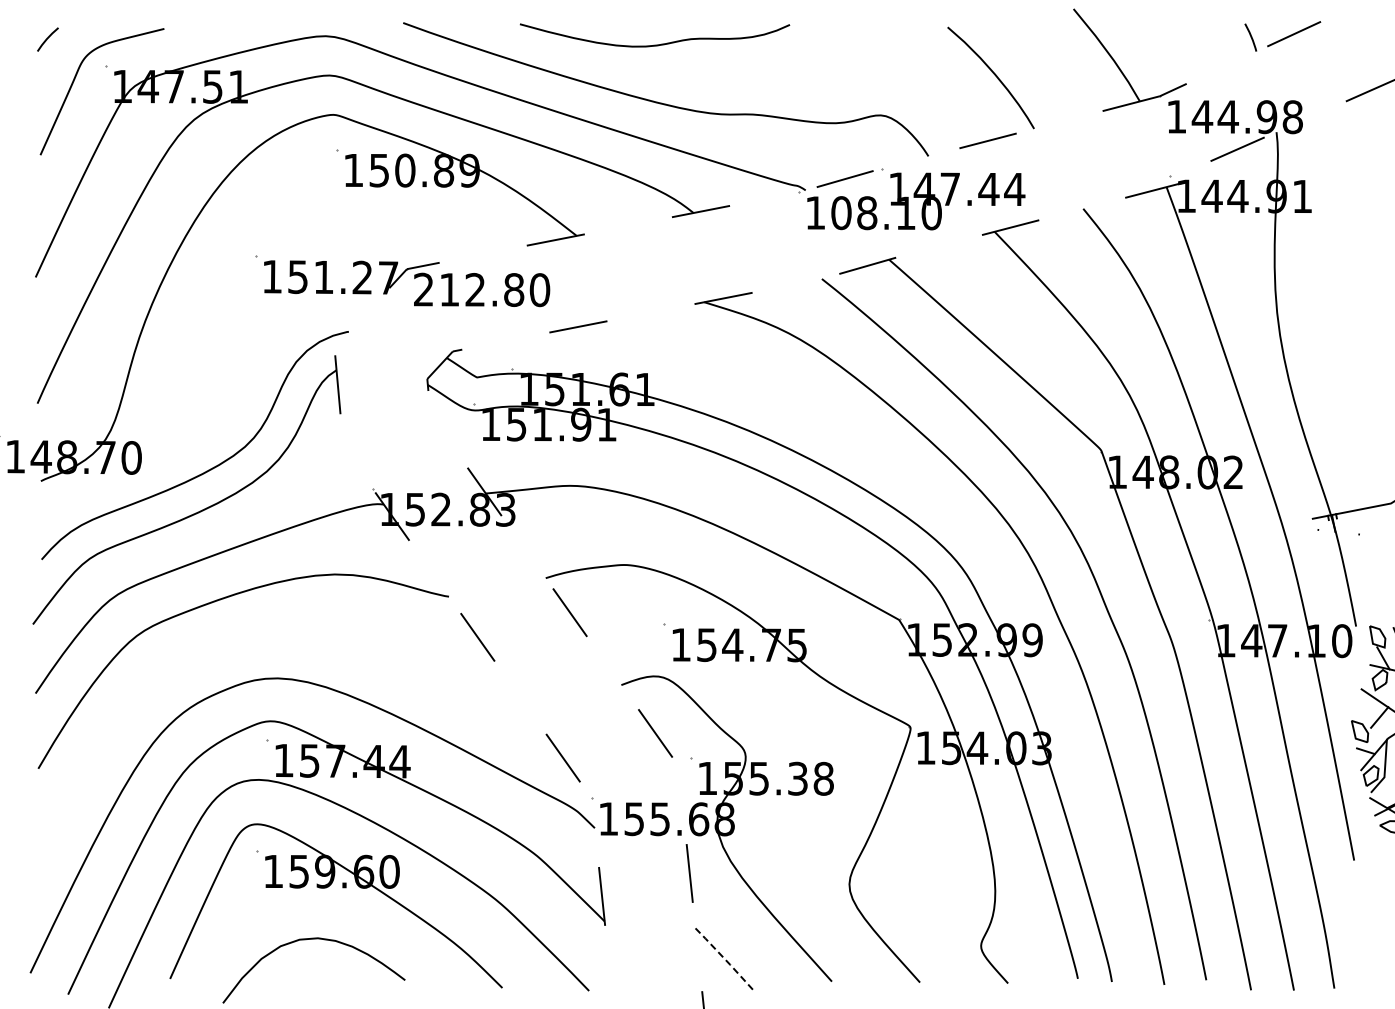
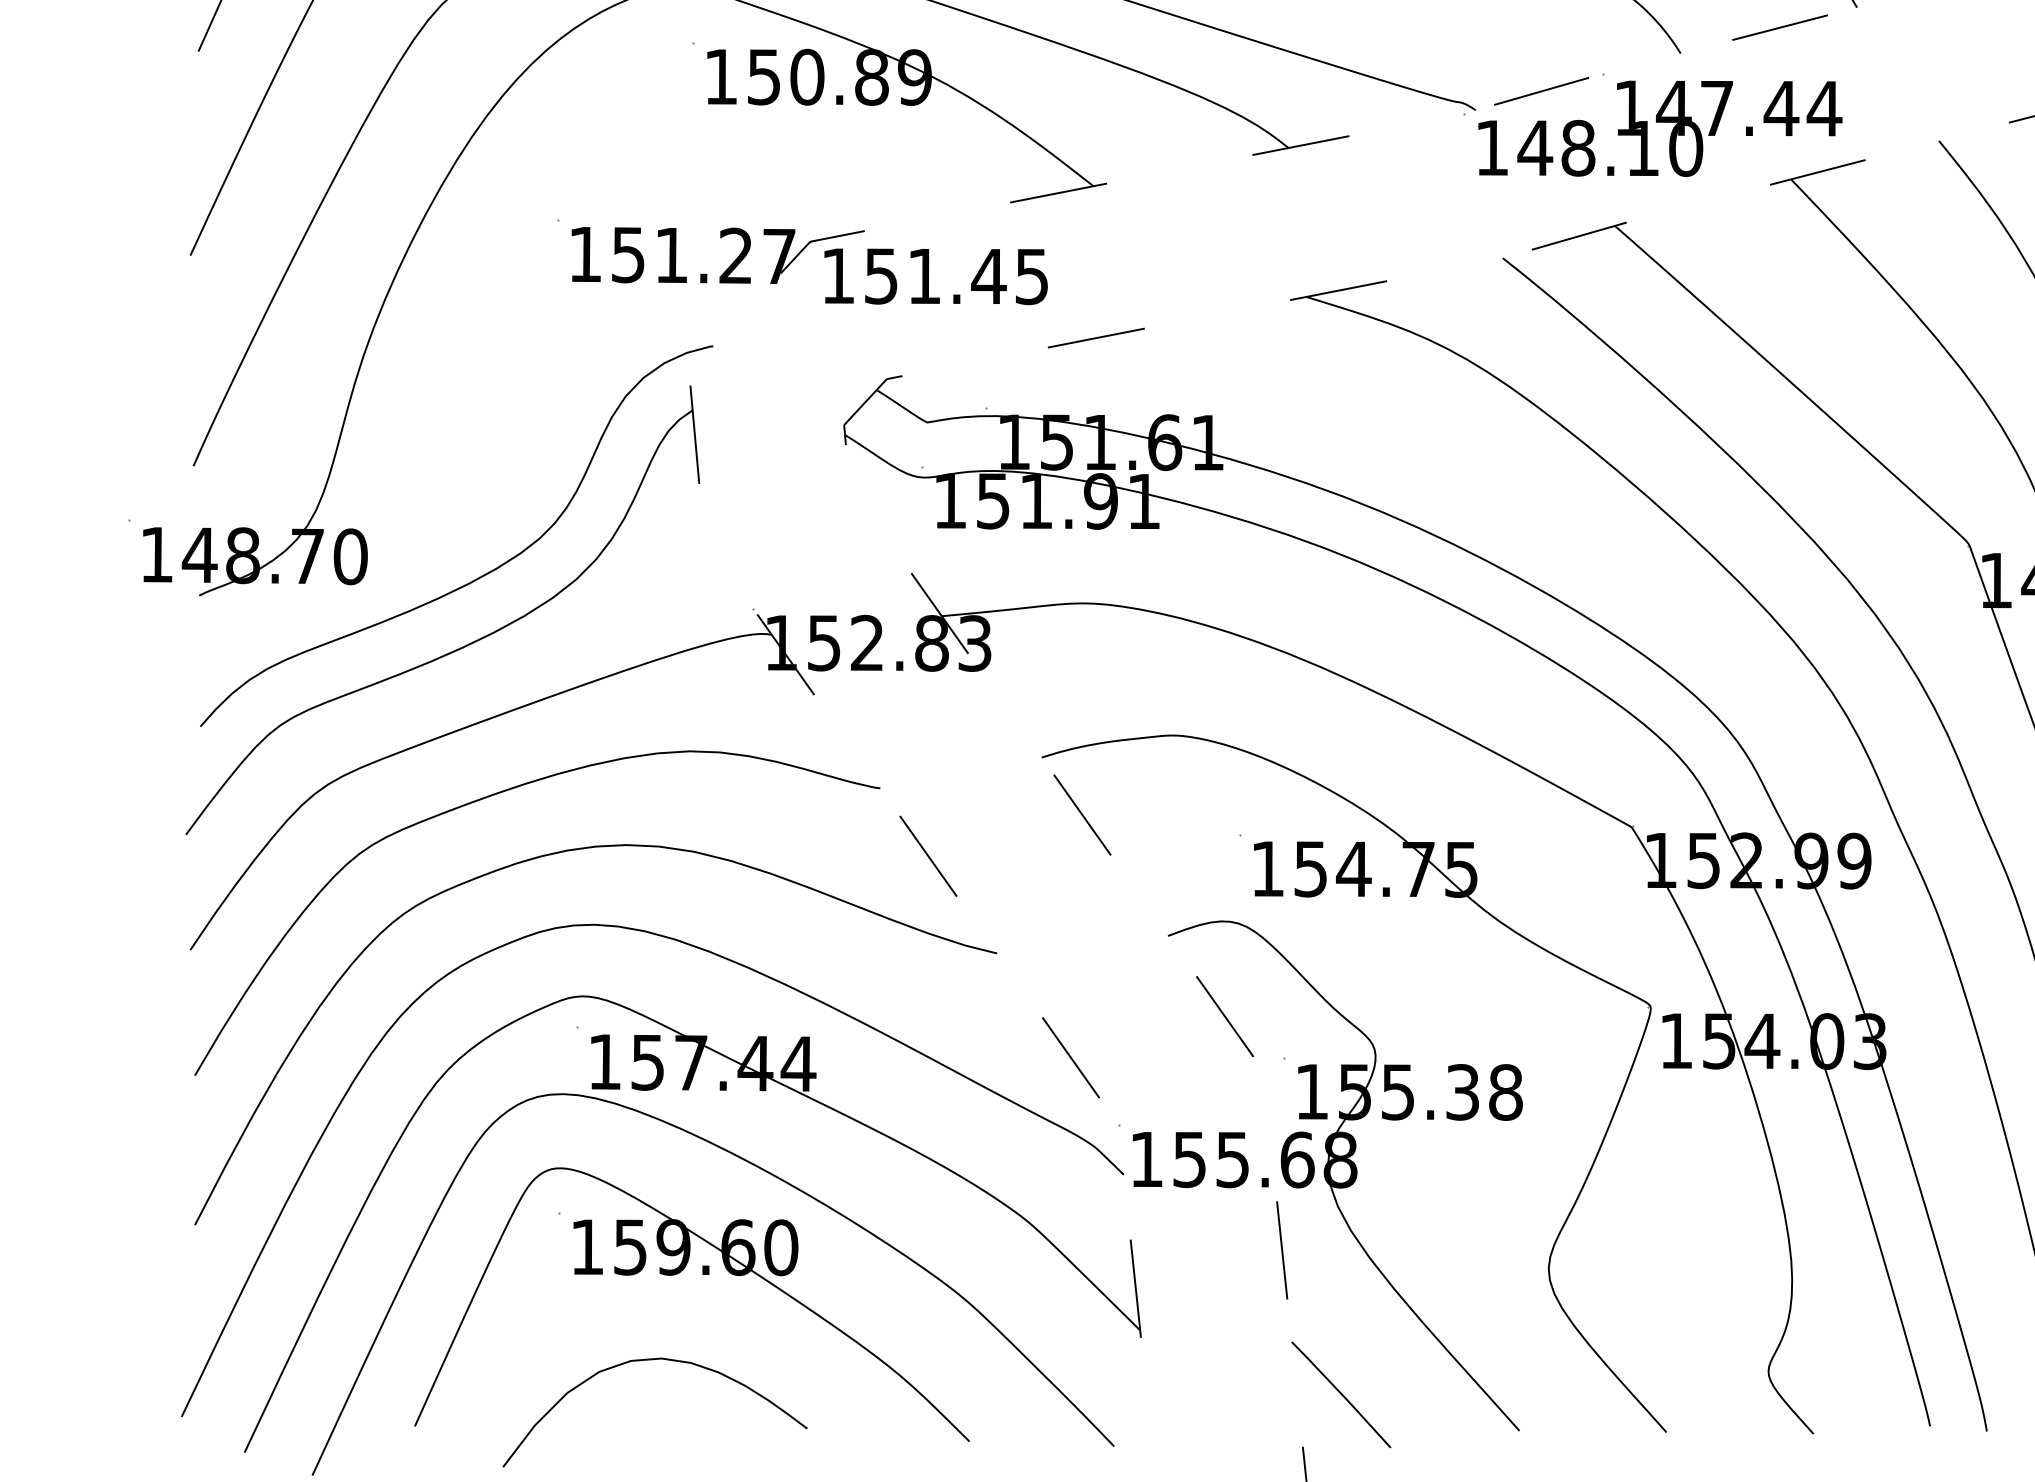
text: (841, 213) -> (1535, 148), 108.10 -> 148.10
text: (482, 289) -> (936, 275), 212.80 -> 151.45
curve: (255, 636) -> (557, 854), added
line: (725, 959) -> (1341, 1393), dashed -> solid

